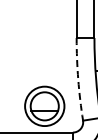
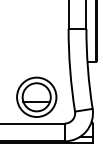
arc: (78, 79) -> (70, 70), dashed -> solid

